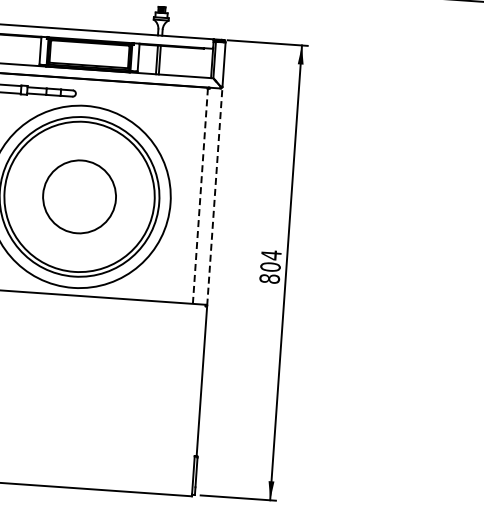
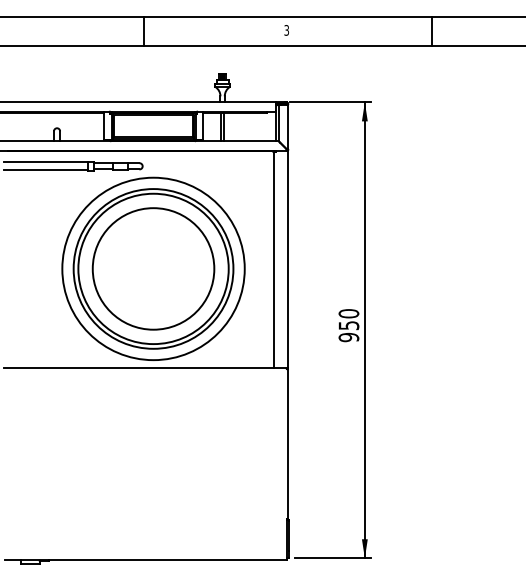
line: (200, 195) -> (274, 259), dashed -> solid
line: (214, 195) -> (288, 258), dashed -> solid
circle: (79, 196) -> (153, 268), size x1.67
text: (270, 266) -> (348, 325), 804 -> 950

